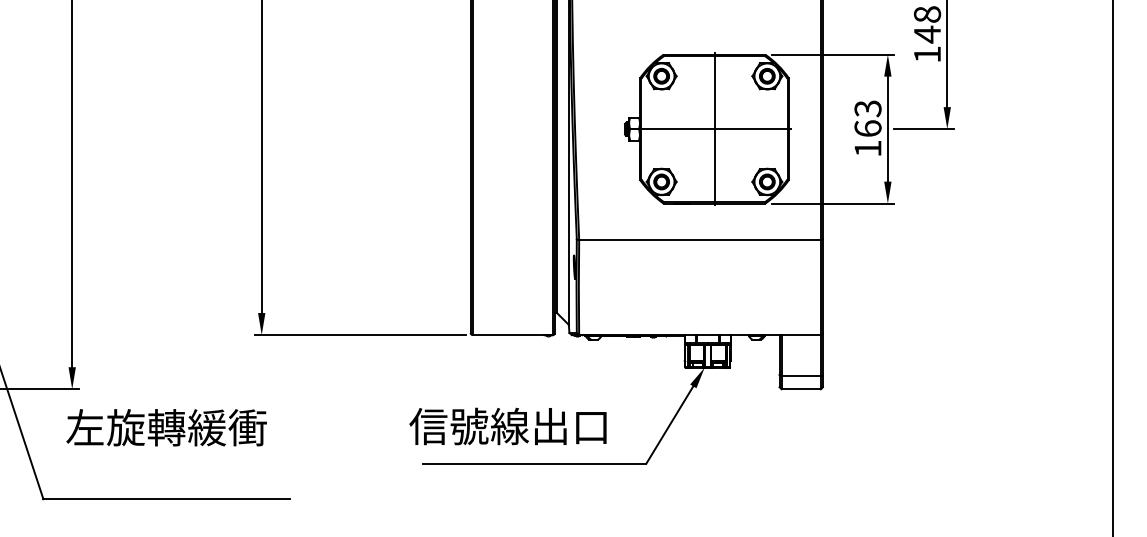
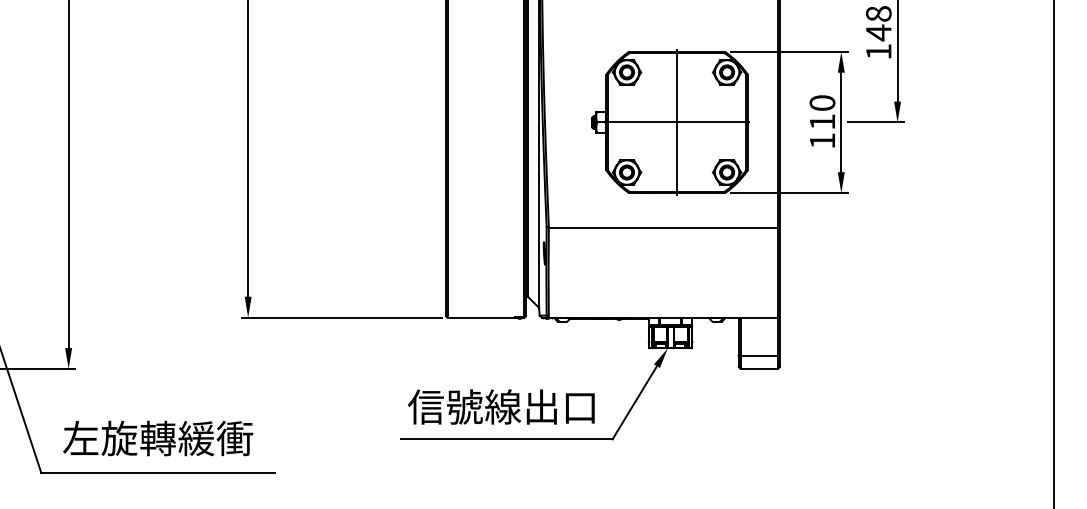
text: (867, 118) -> (822, 112), 163 -> 110
text: (507, 426) -> (500, 407), moved
text: (166, 427) -> (157, 438), moved

